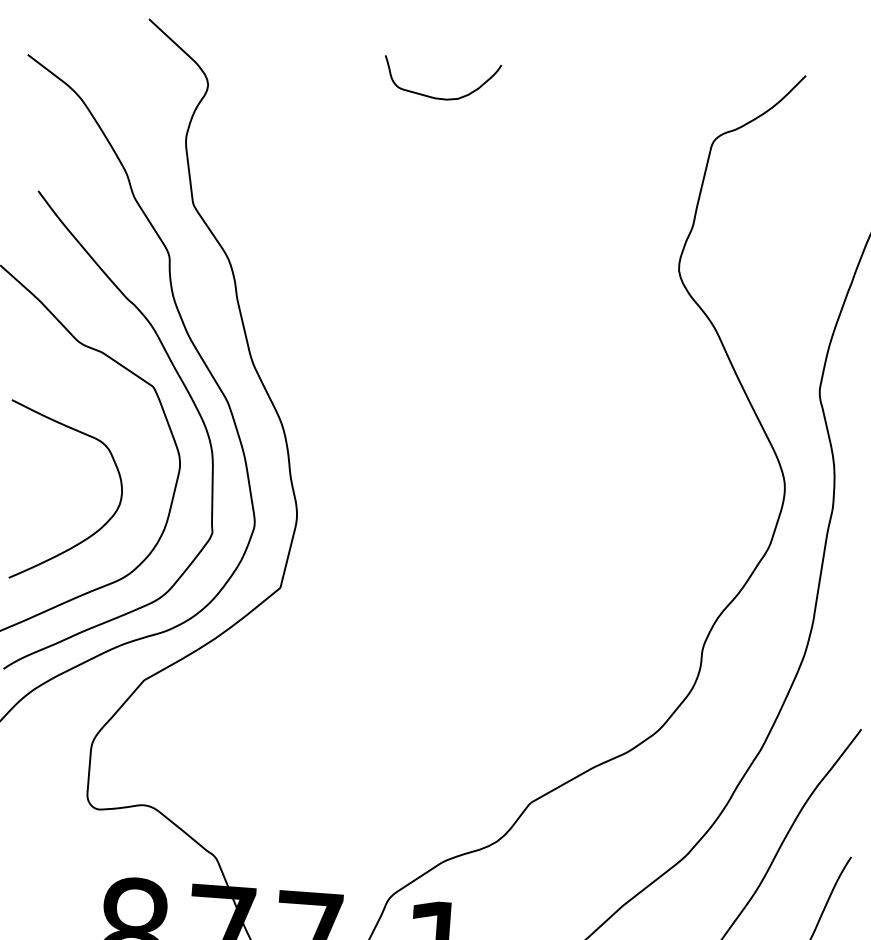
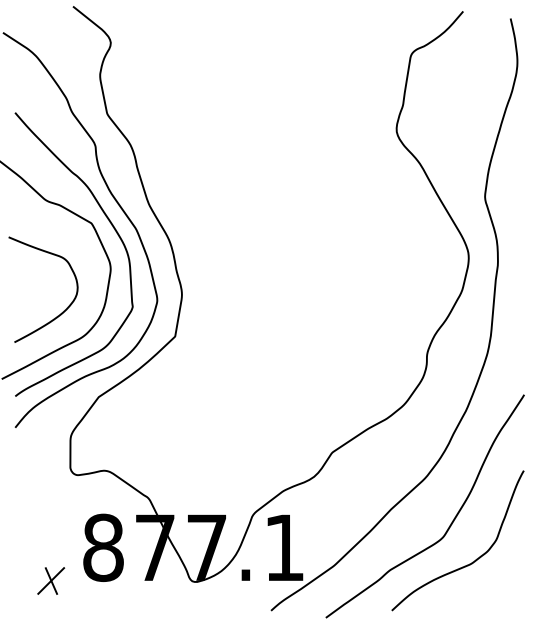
curve: (433, 95) -> (244, 39), removed

